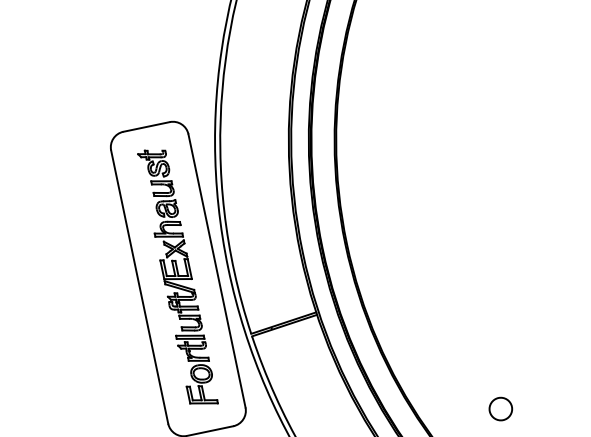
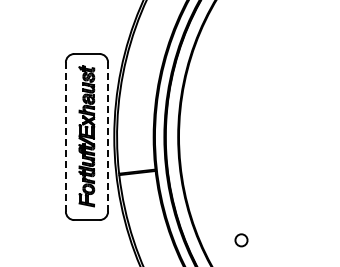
line: (217, 271) -> (108, 137), solid -> dashed
line: (139, 288) -> (65, 137), solid -> dashed

